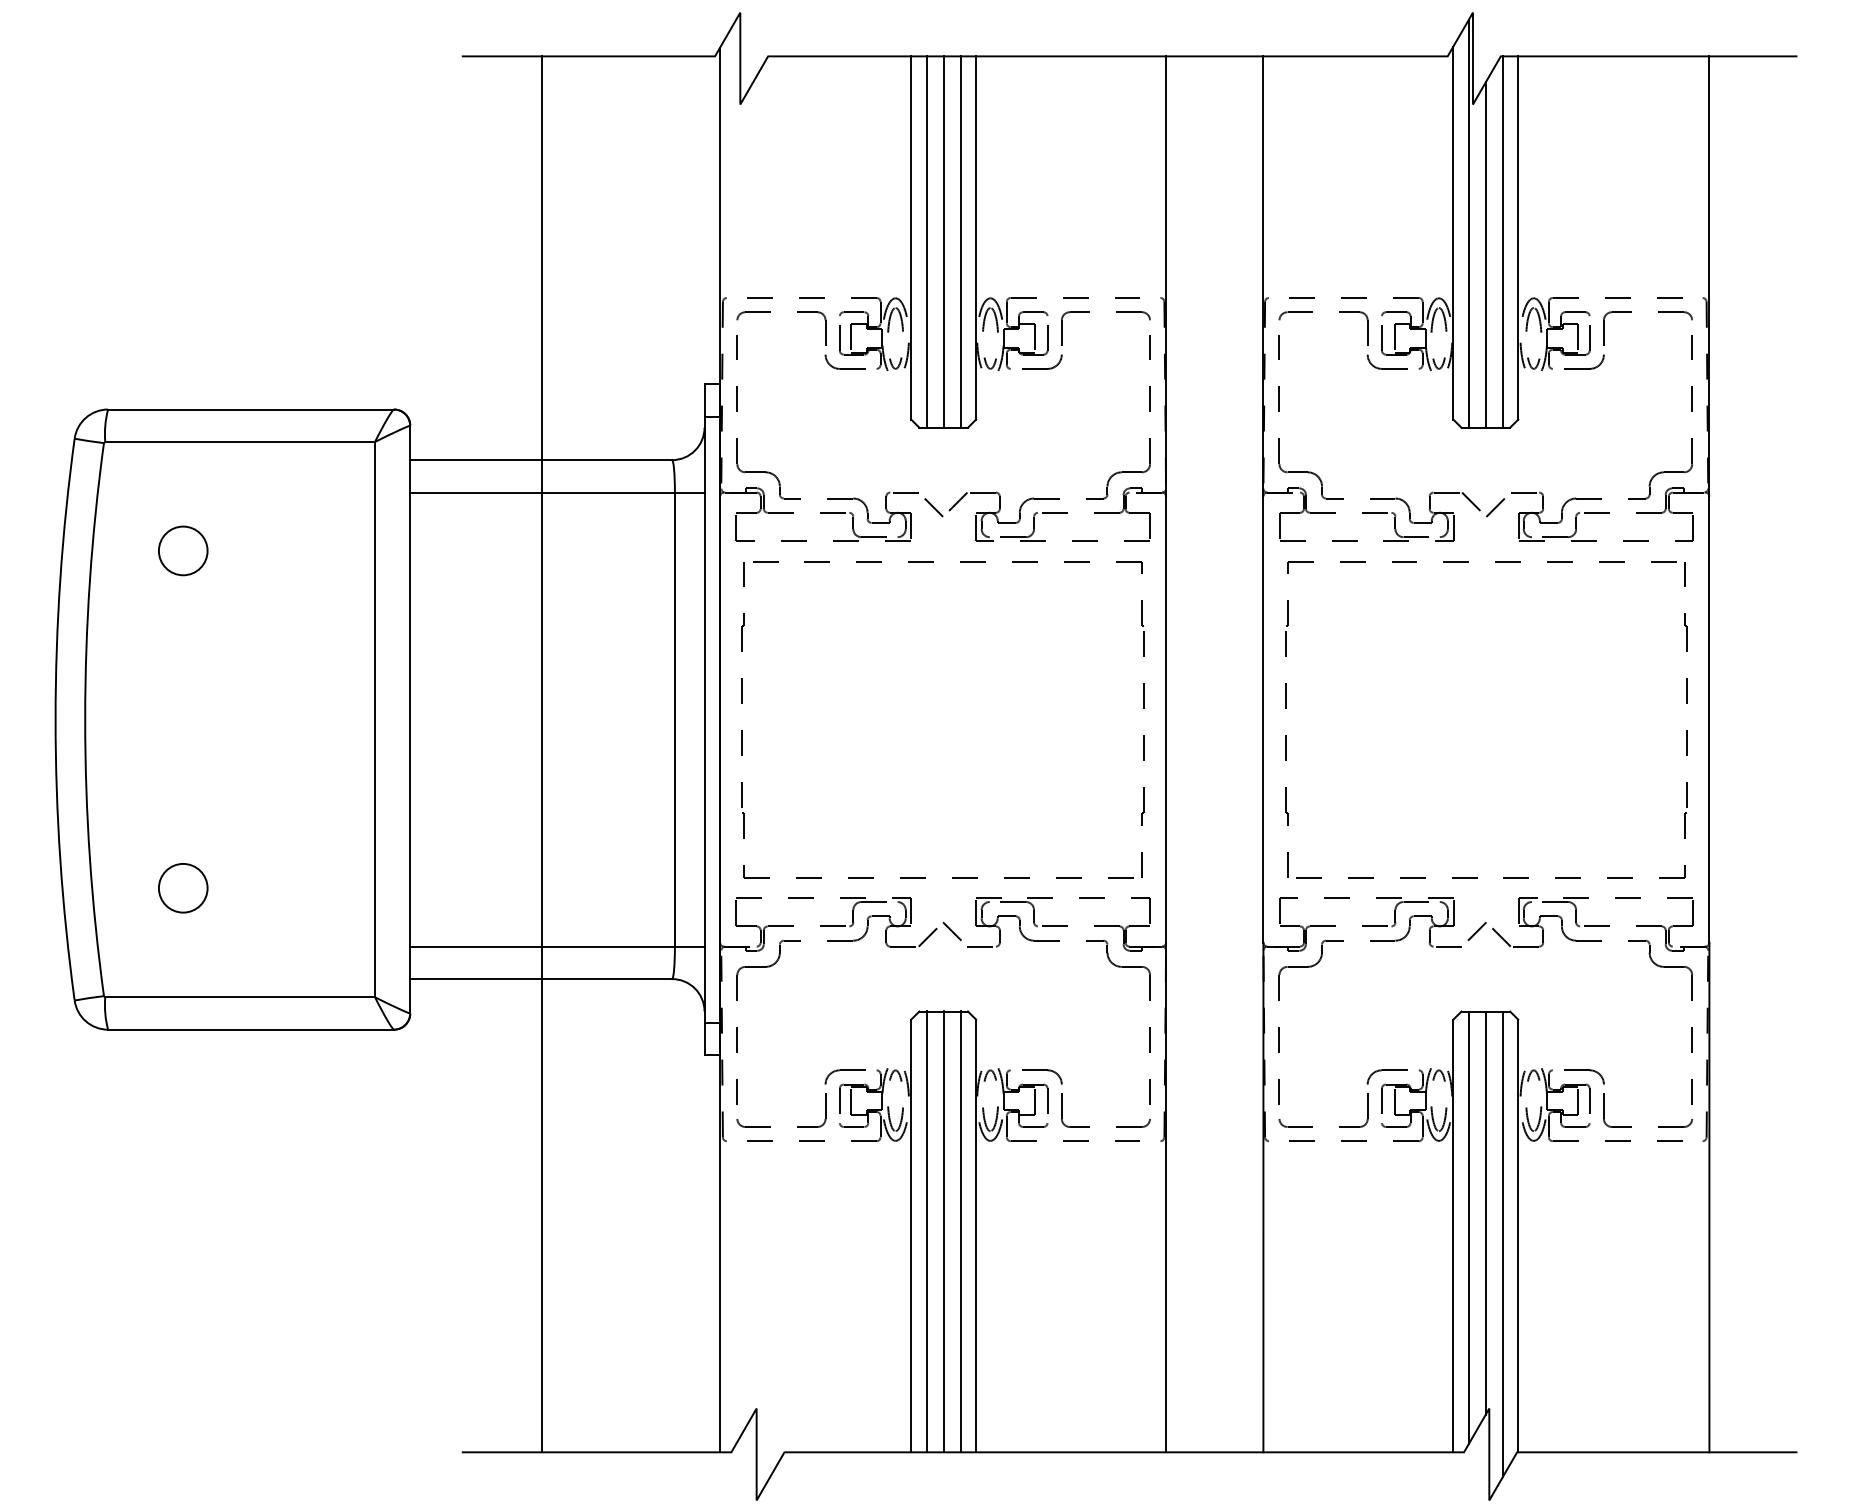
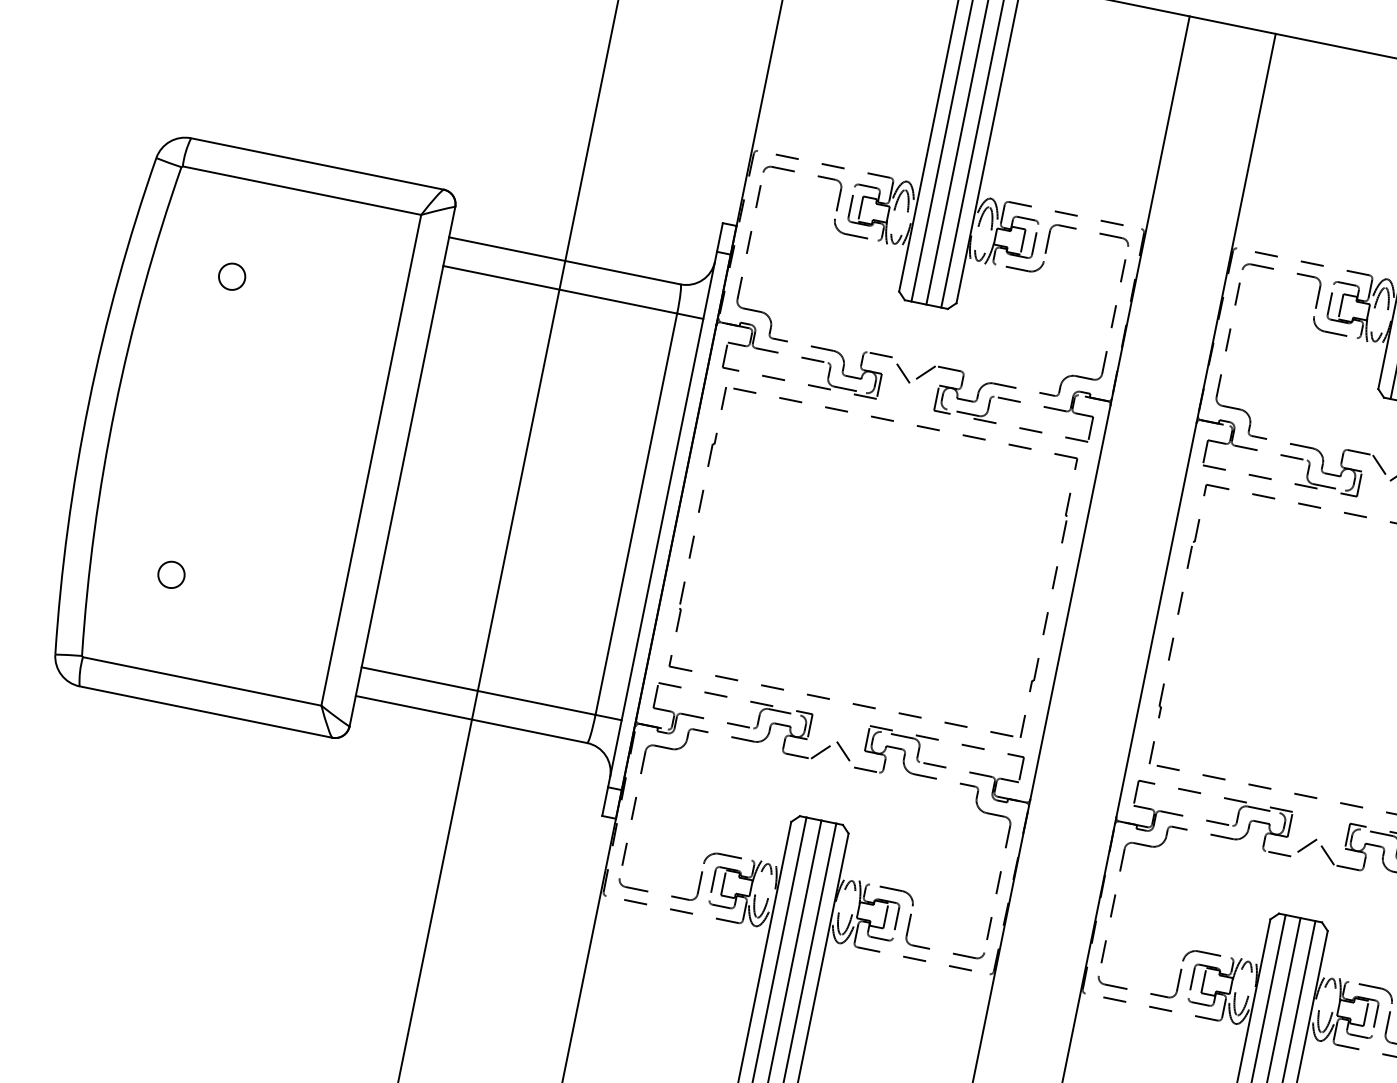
circle: (182, 550) -> (231, 276), size x0.6
circle: (182, 887) -> (170, 574), size x0.6

